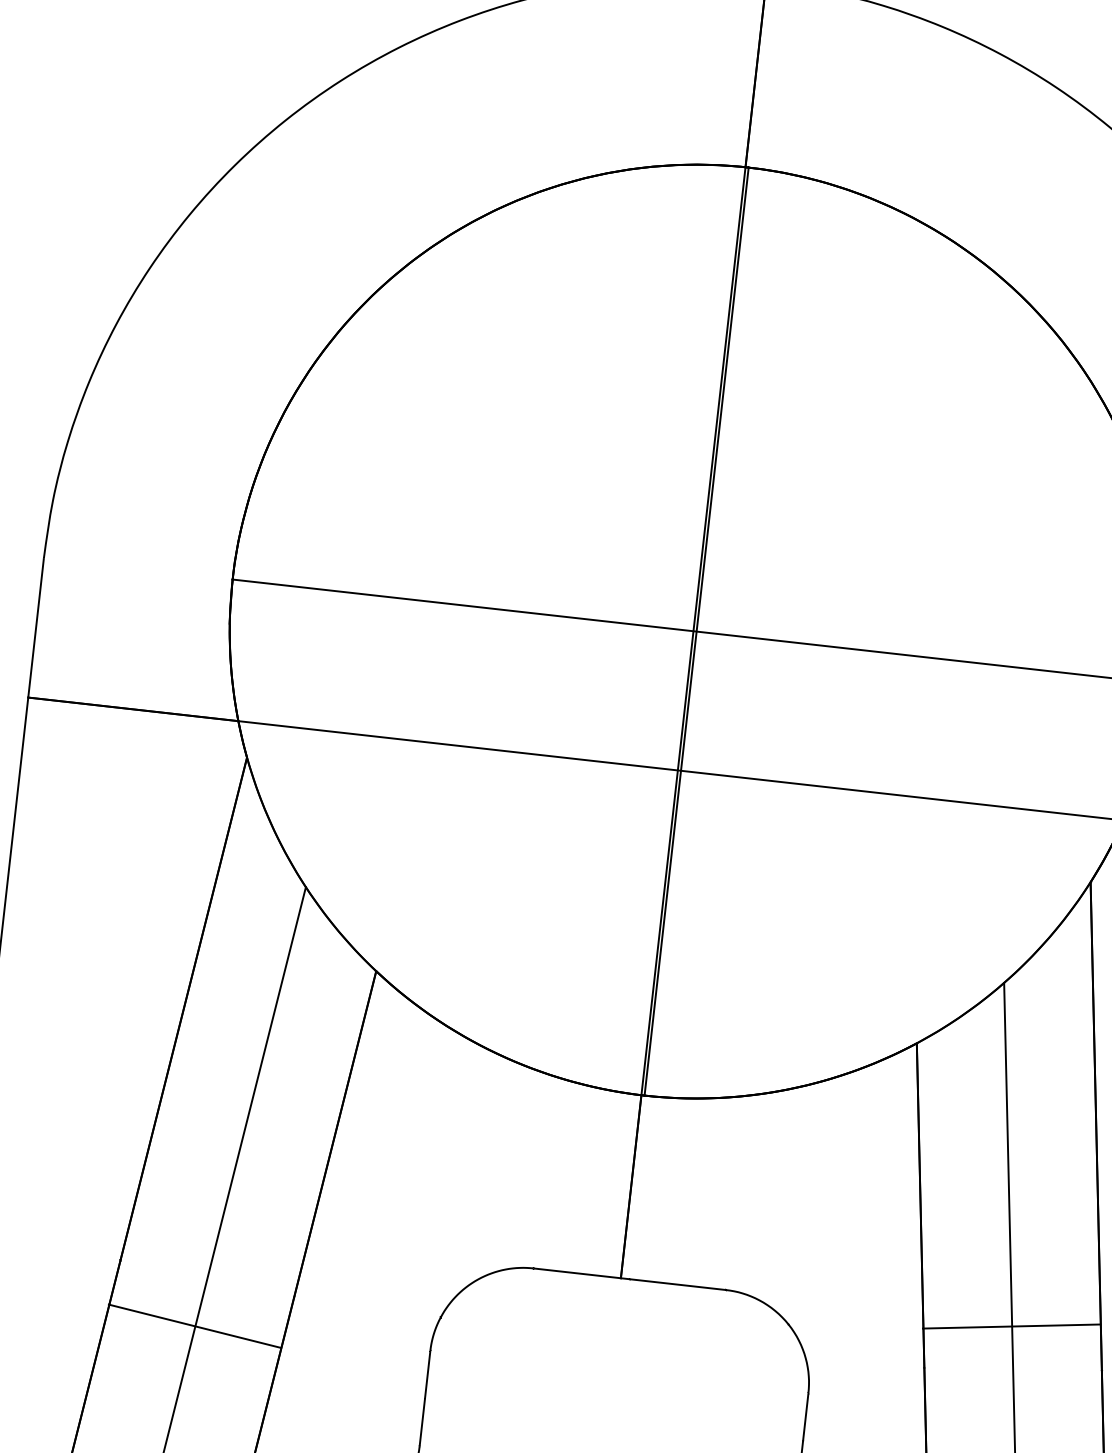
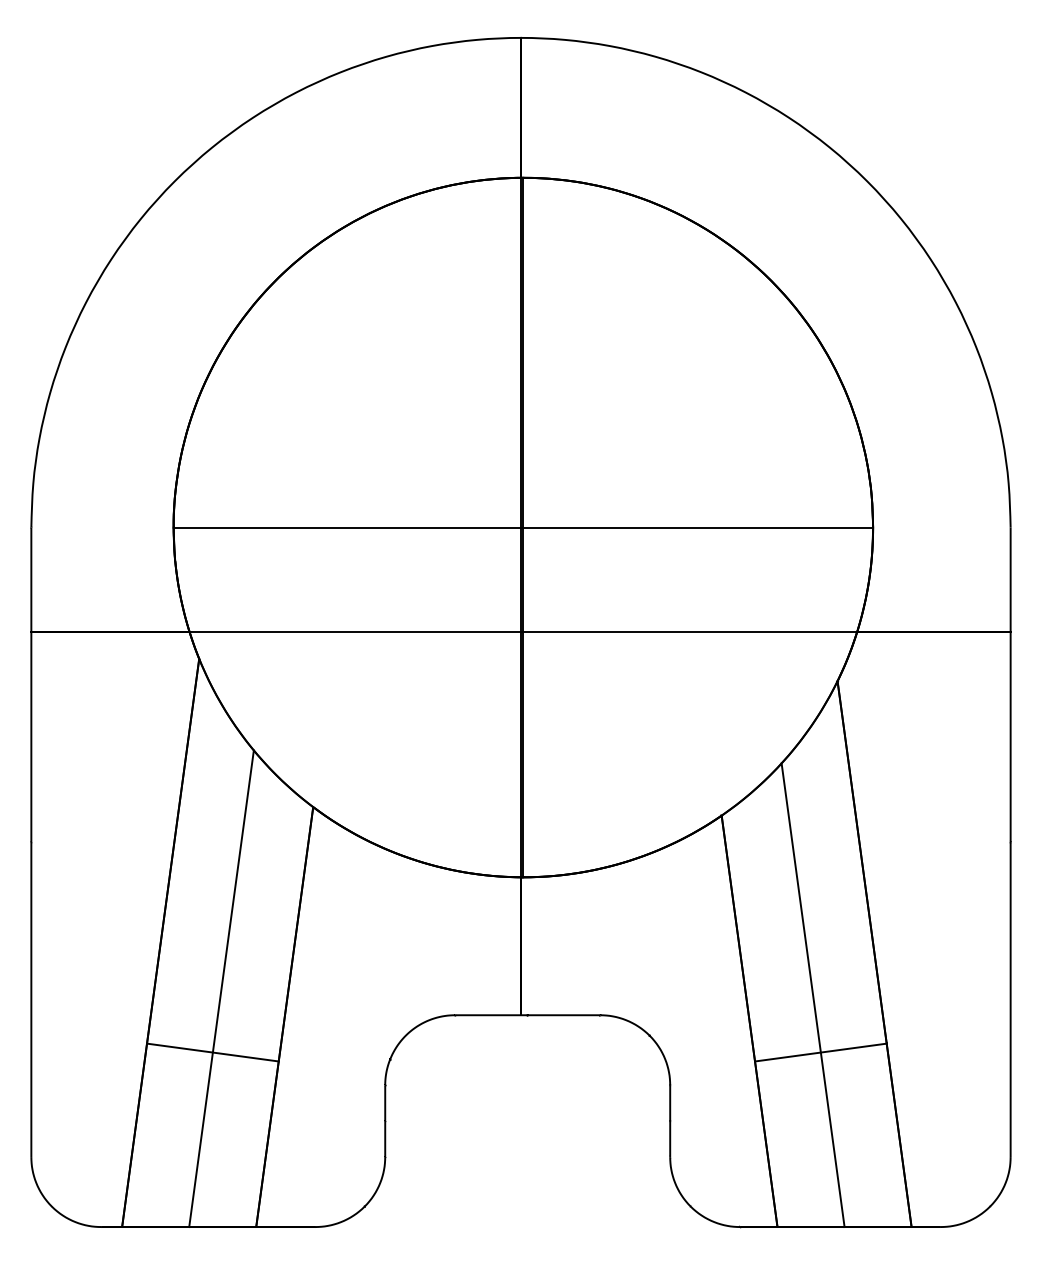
line: (194, 1326) -> (212, 1052), moved
line: (1011, 1326) -> (820, 1052), moved

